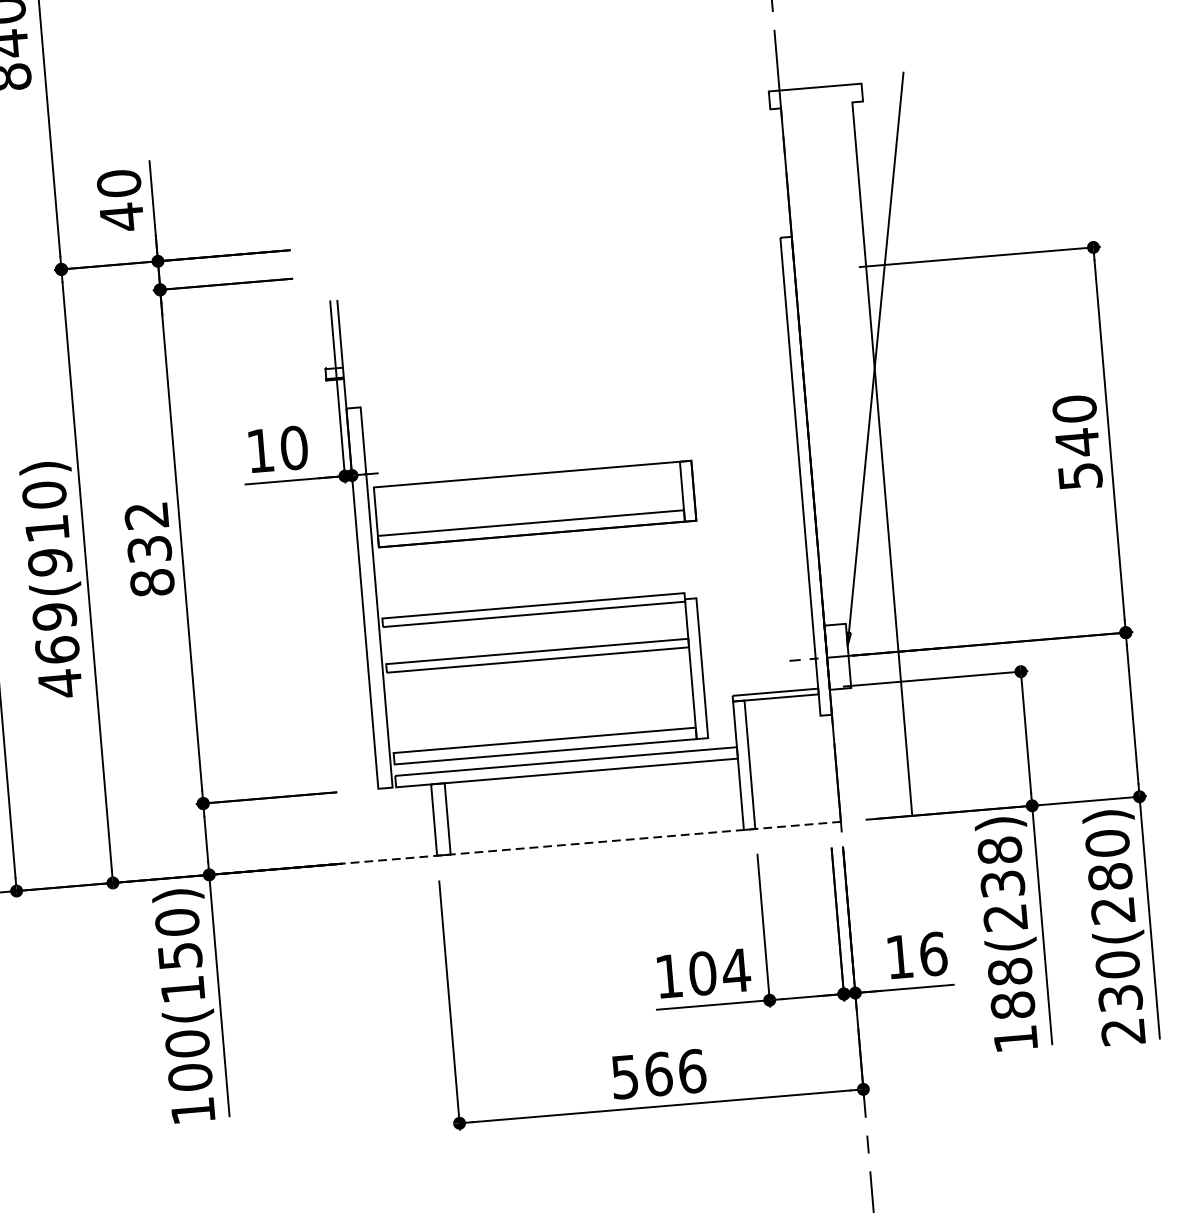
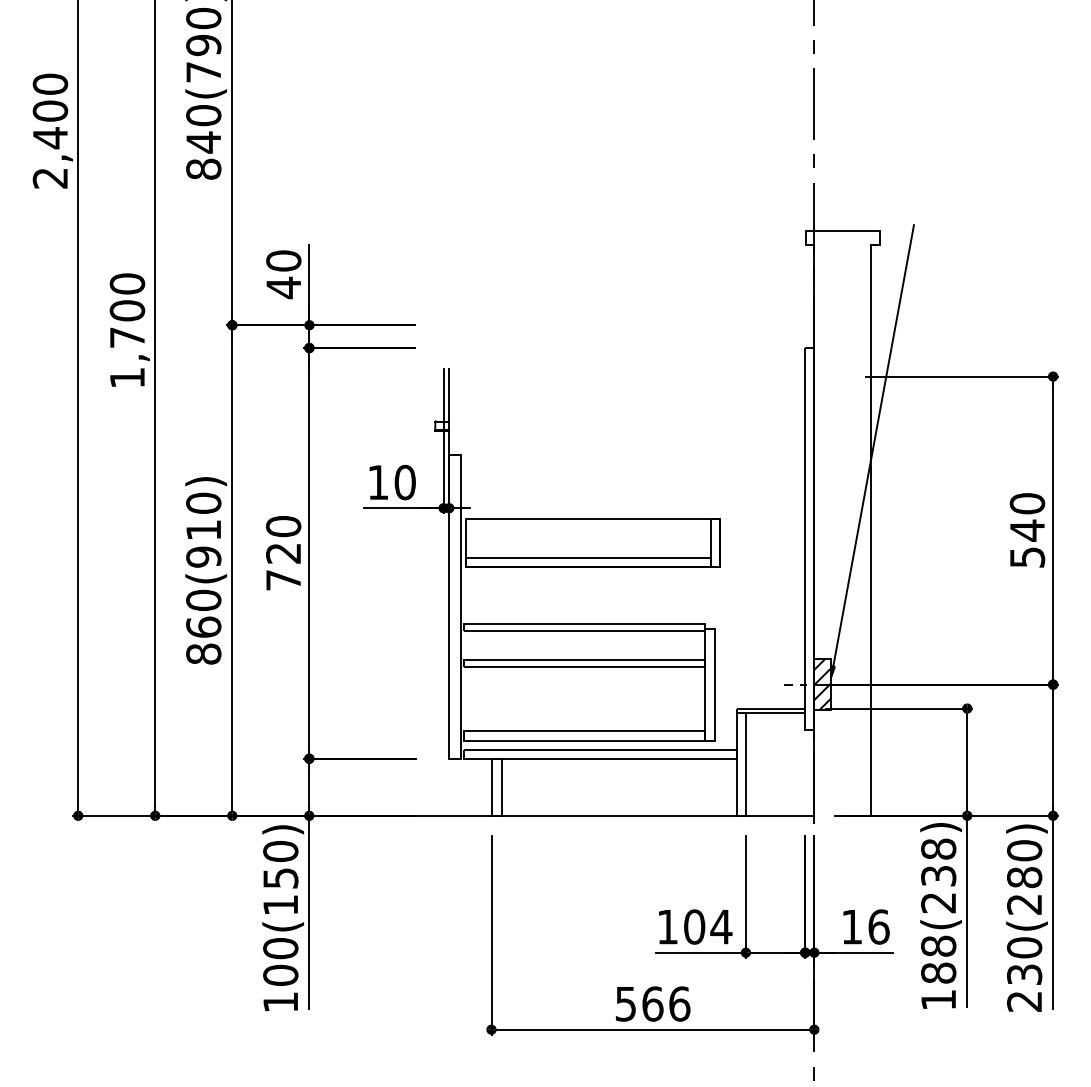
text: (149, 549) -> (283, 553), 832 -> 720
text: (57, 650) -> (203, 627), 469(910) -> 860(910)
hatch: (837, 656) -> (822, 684), added
line: (565, 844) -> (594, 815), dashed -> solid

